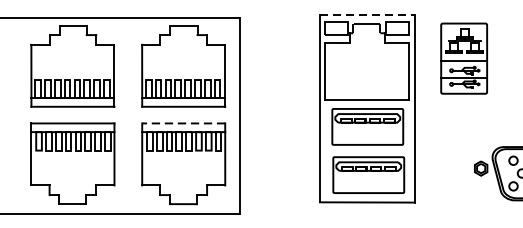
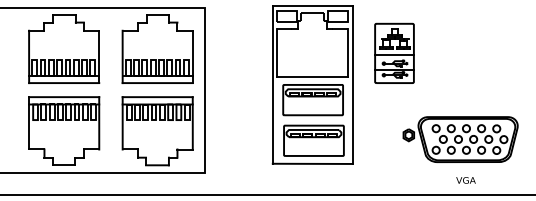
line: (367, 14) -> (312, 5), dashed -> solid
part: (464, 57) -> (394, 52), moved
line: (183, 123) -> (157, 97), dashed -> solid

